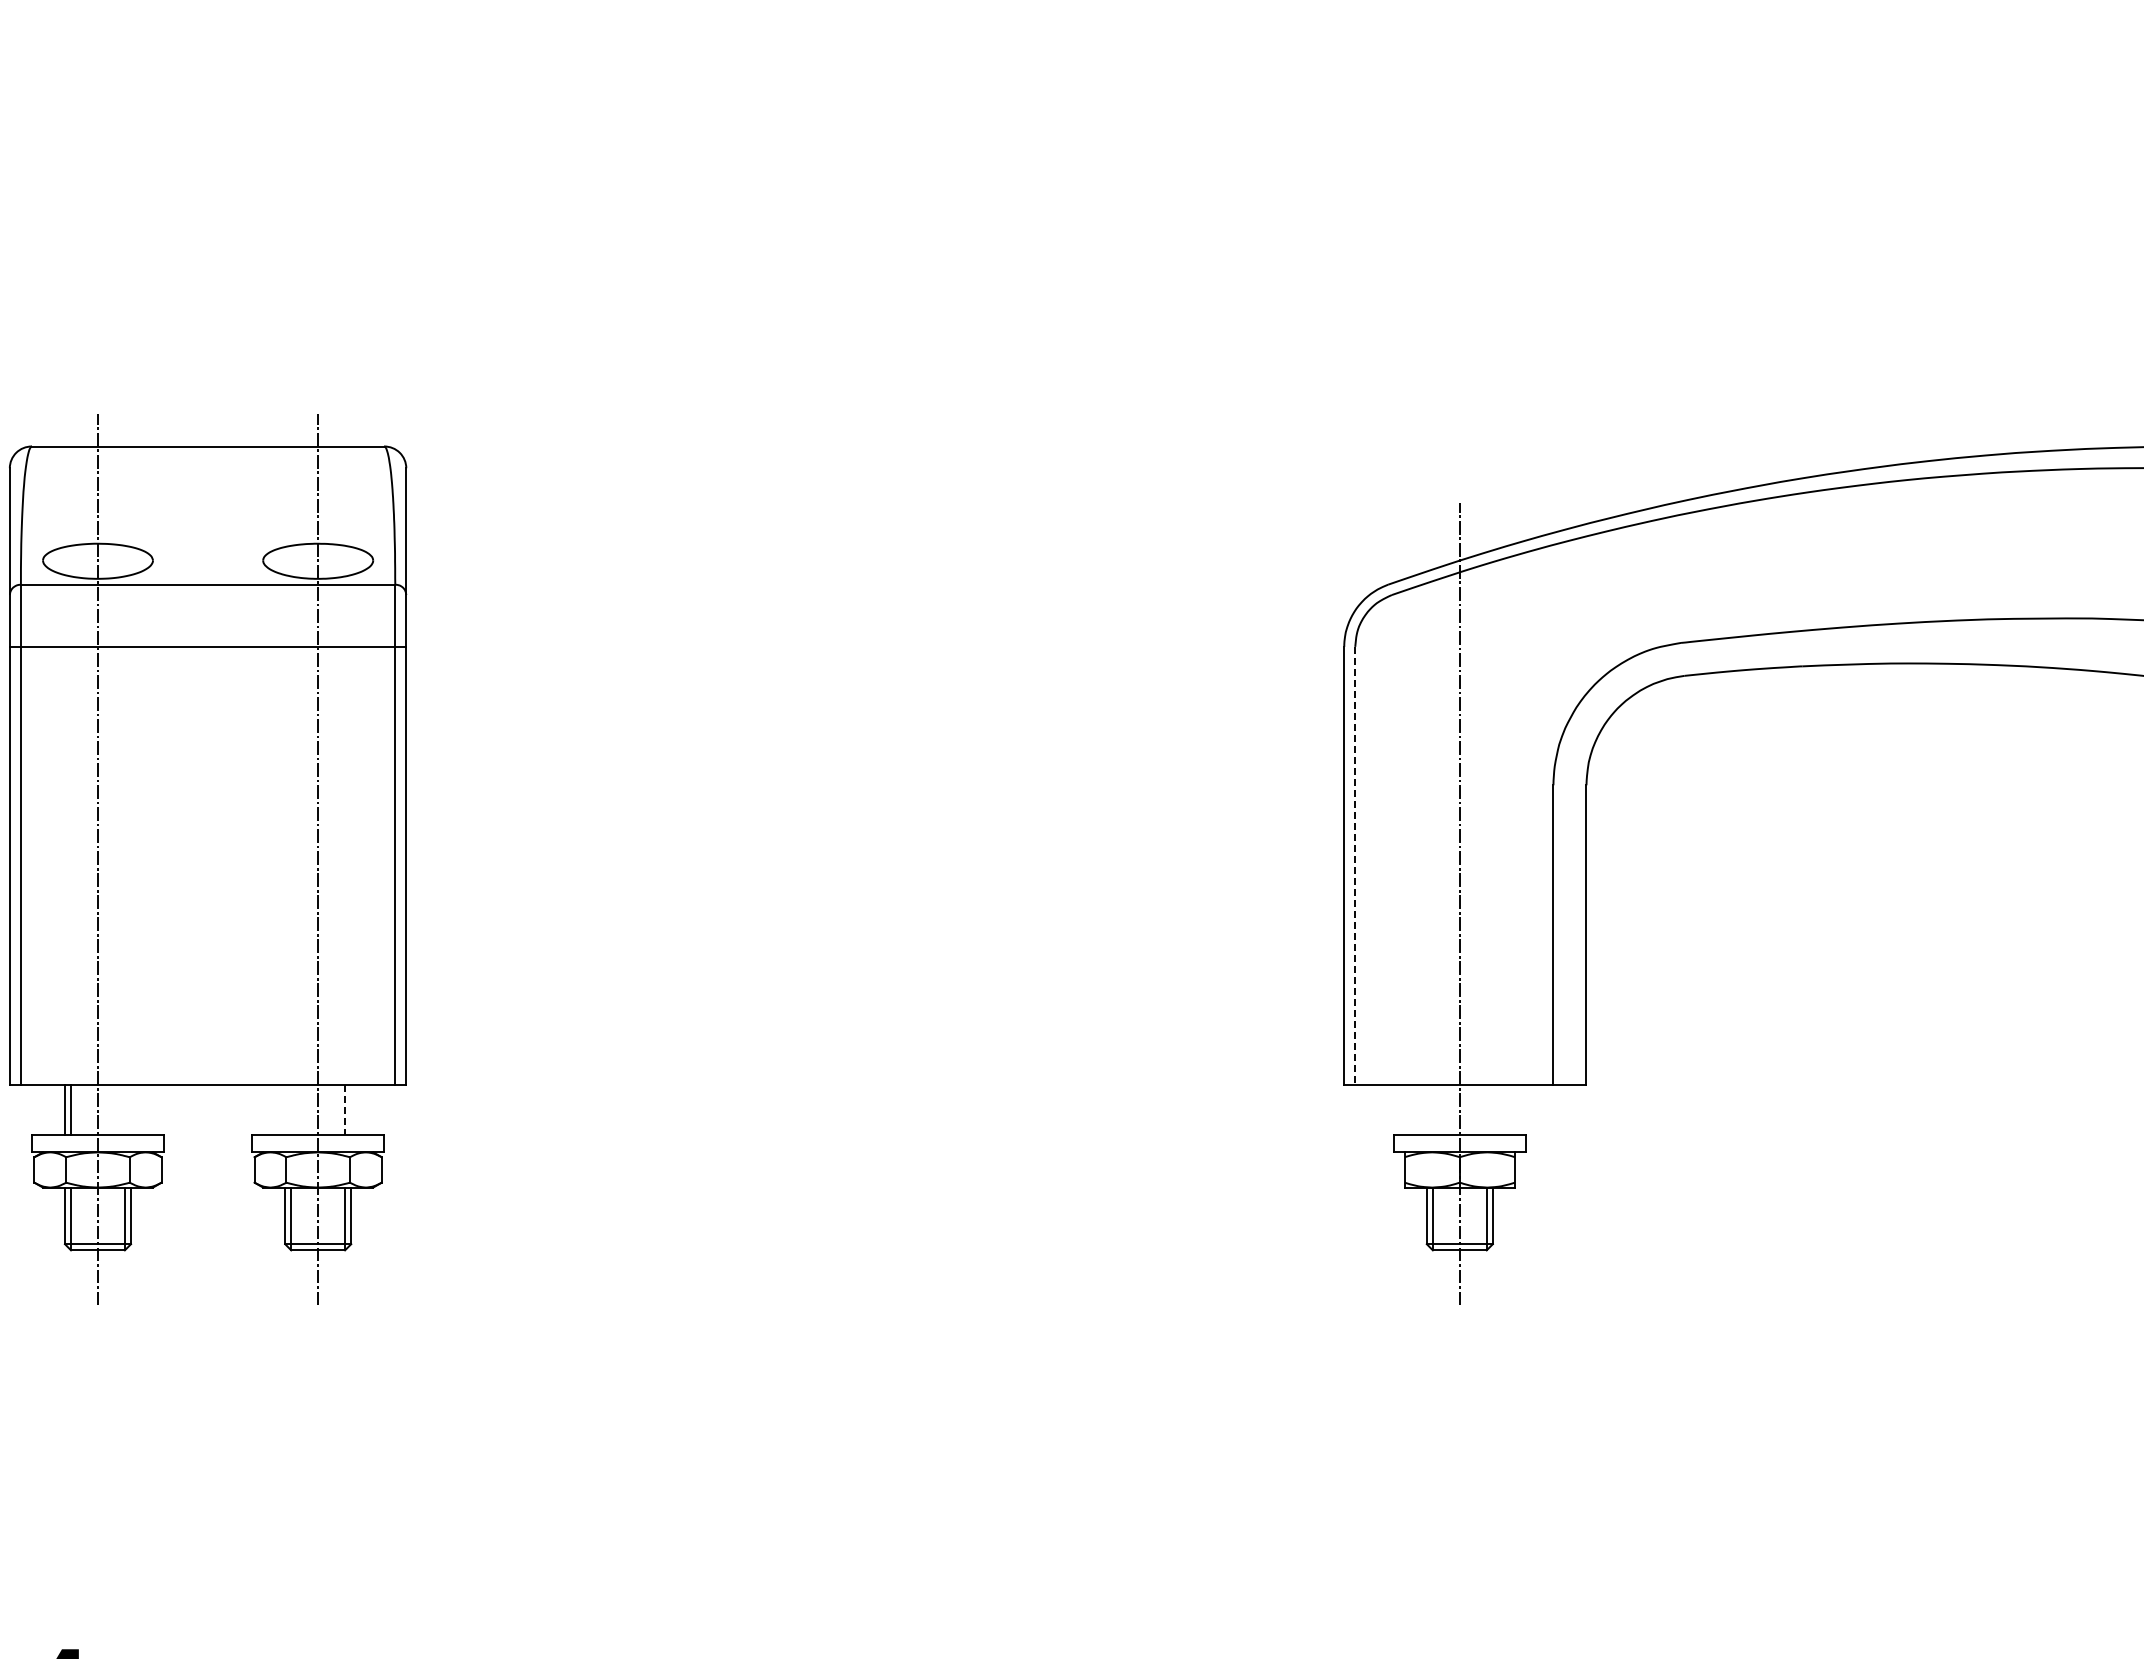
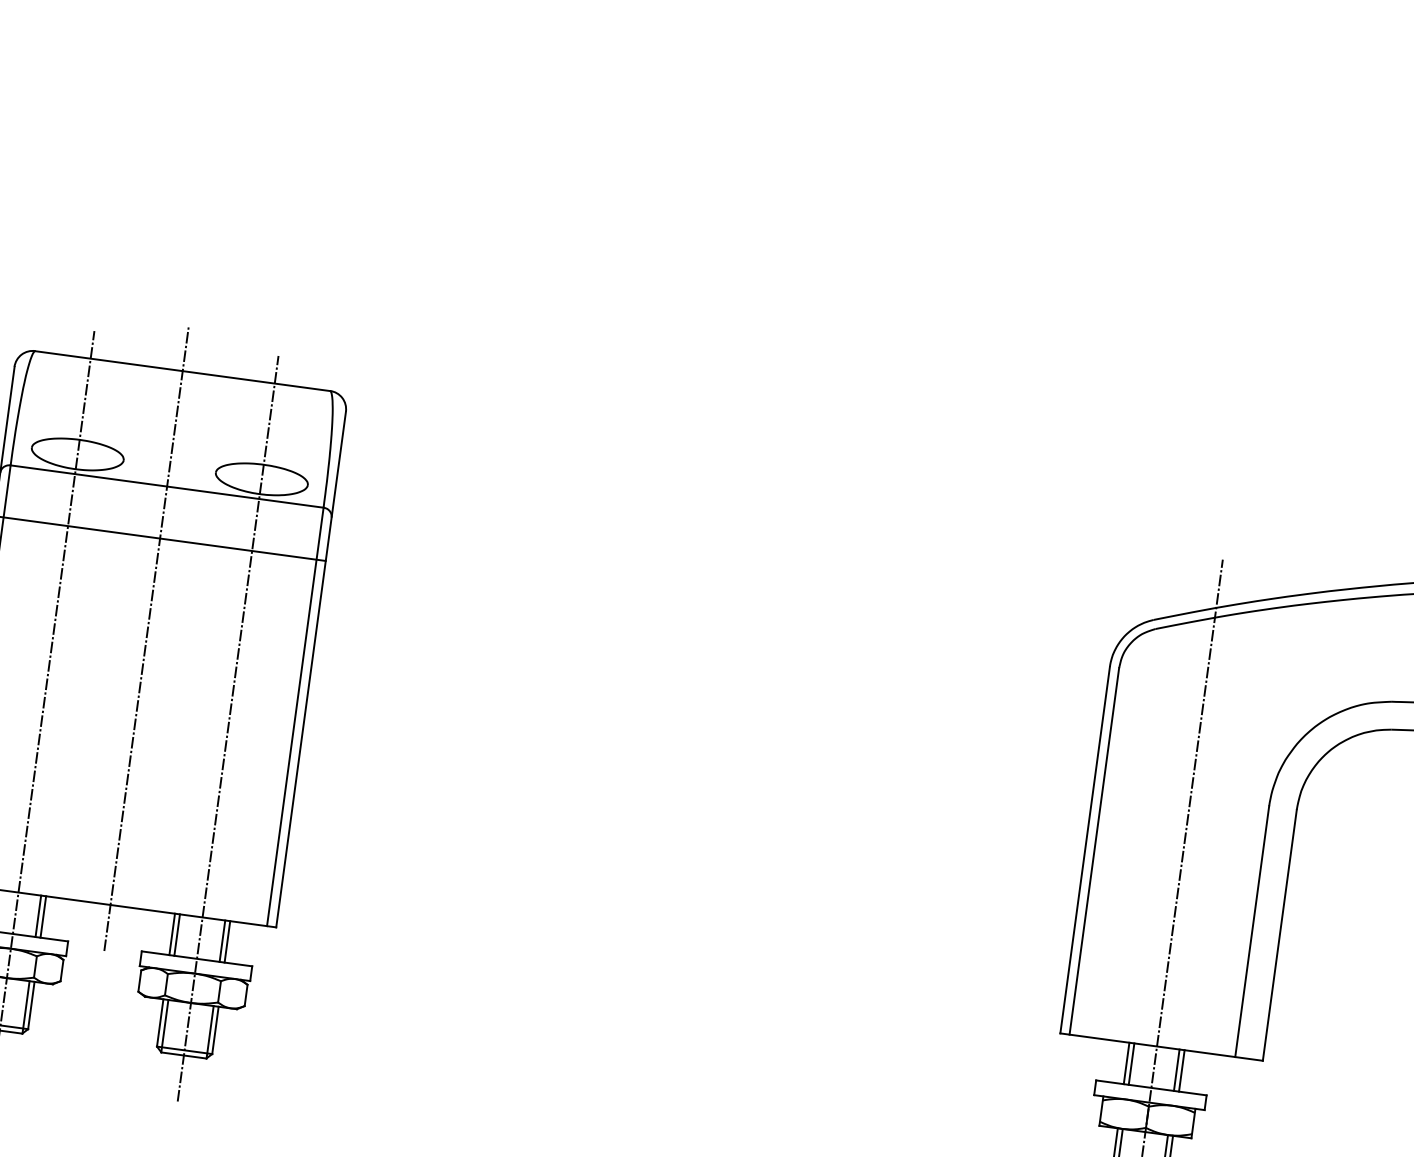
line: (208, 765) -> (147, 637), added
line: (1355, 866) -> (1094, 851), dashed -> solid
line: (125, 1109) -> (38, 915), added
line: (131, 1109) -> (43, 916), added
line: (285, 1109) -> (172, 934), added
line: (291, 1109) -> (177, 934), added
line: (345, 1109) -> (222, 940), dashed -> solid
line: (351, 1109) -> (227, 941), added
line: (1426, 1109) -> (1126, 1063), added
line: (1432, 1109) -> (1131, 1063), added
line: (1486, 1109) -> (1176, 1069), added
line: (1492, 1109) -> (1181, 1070), added

